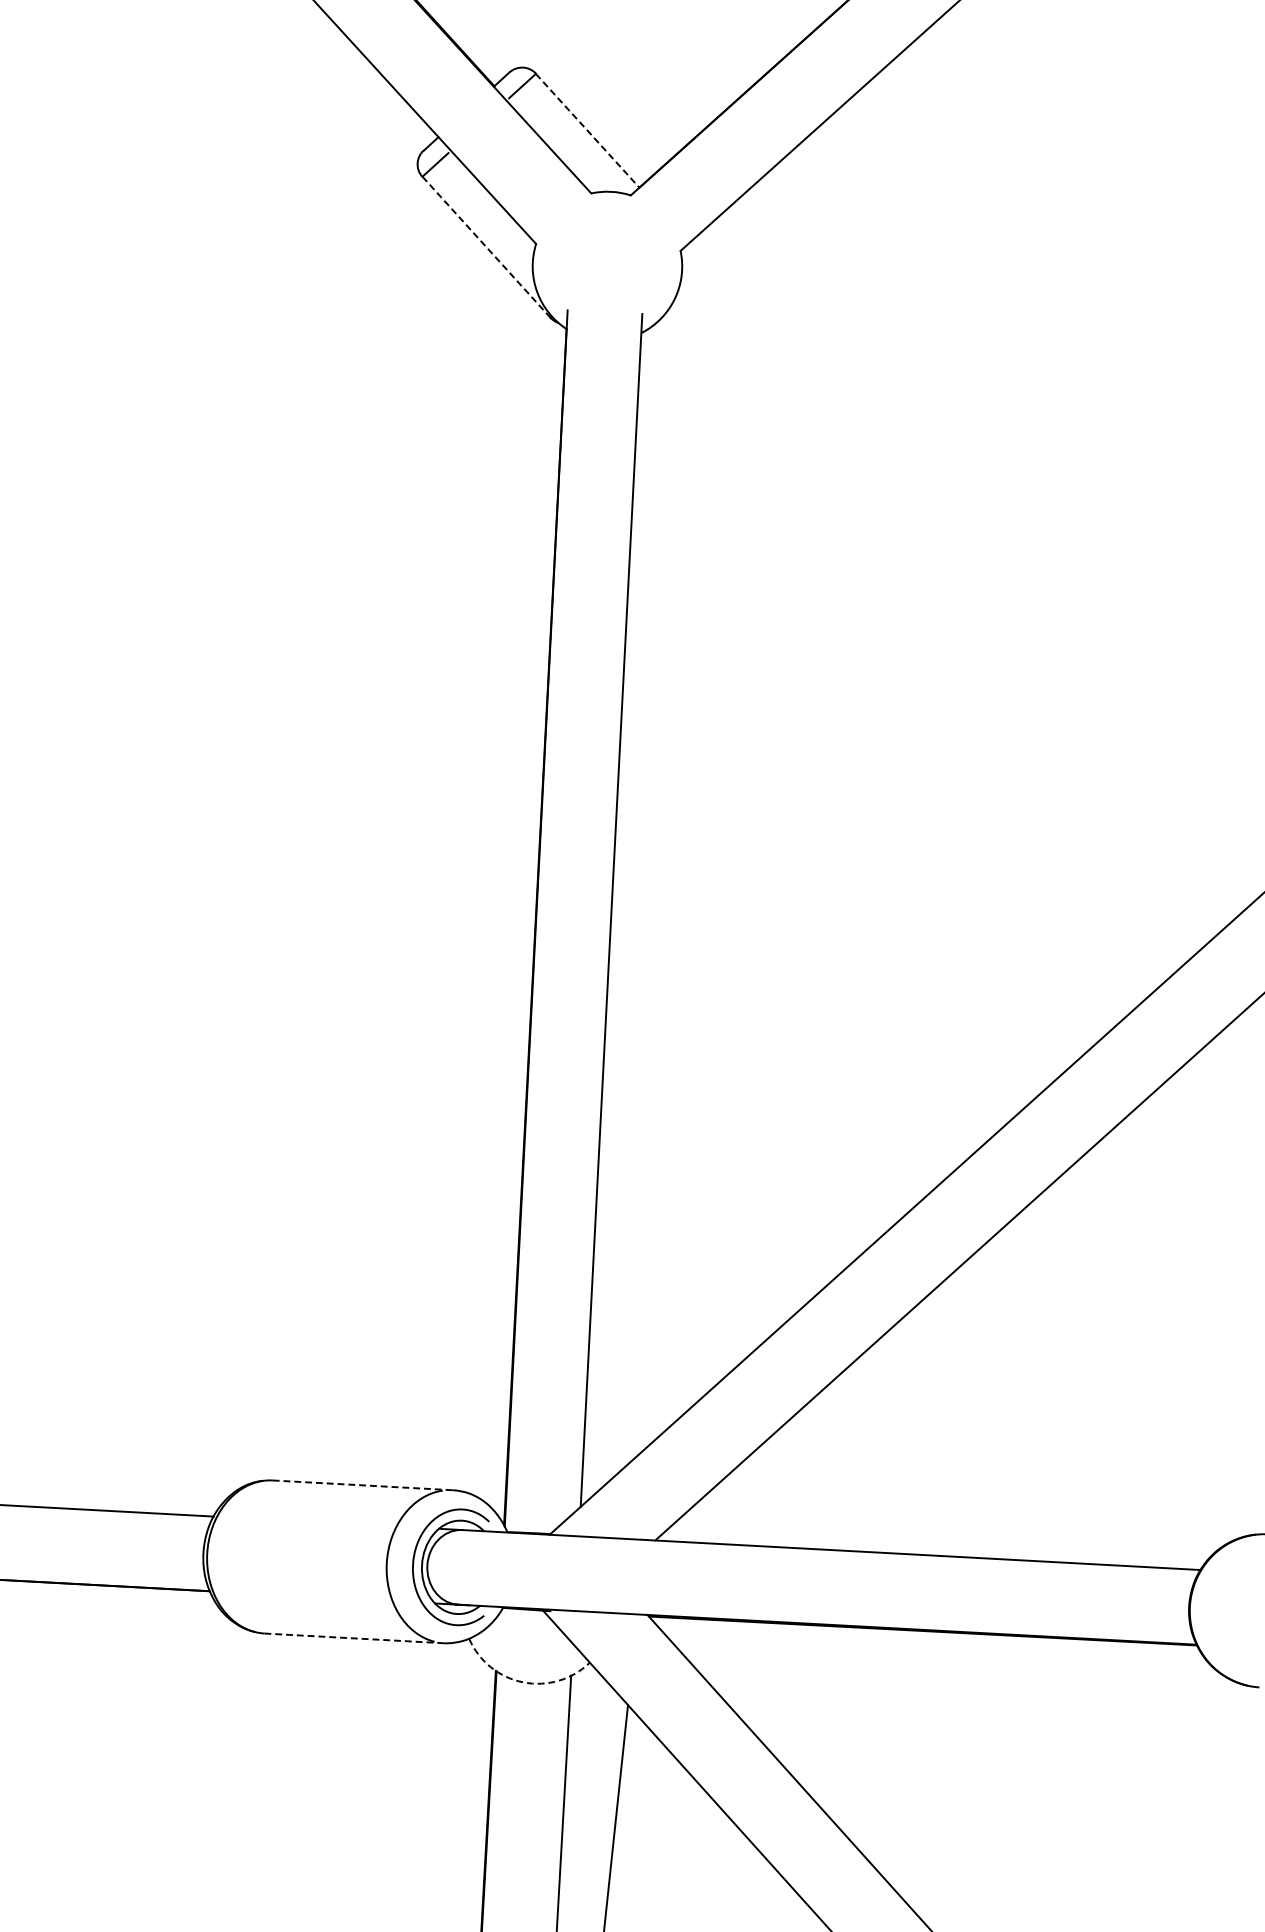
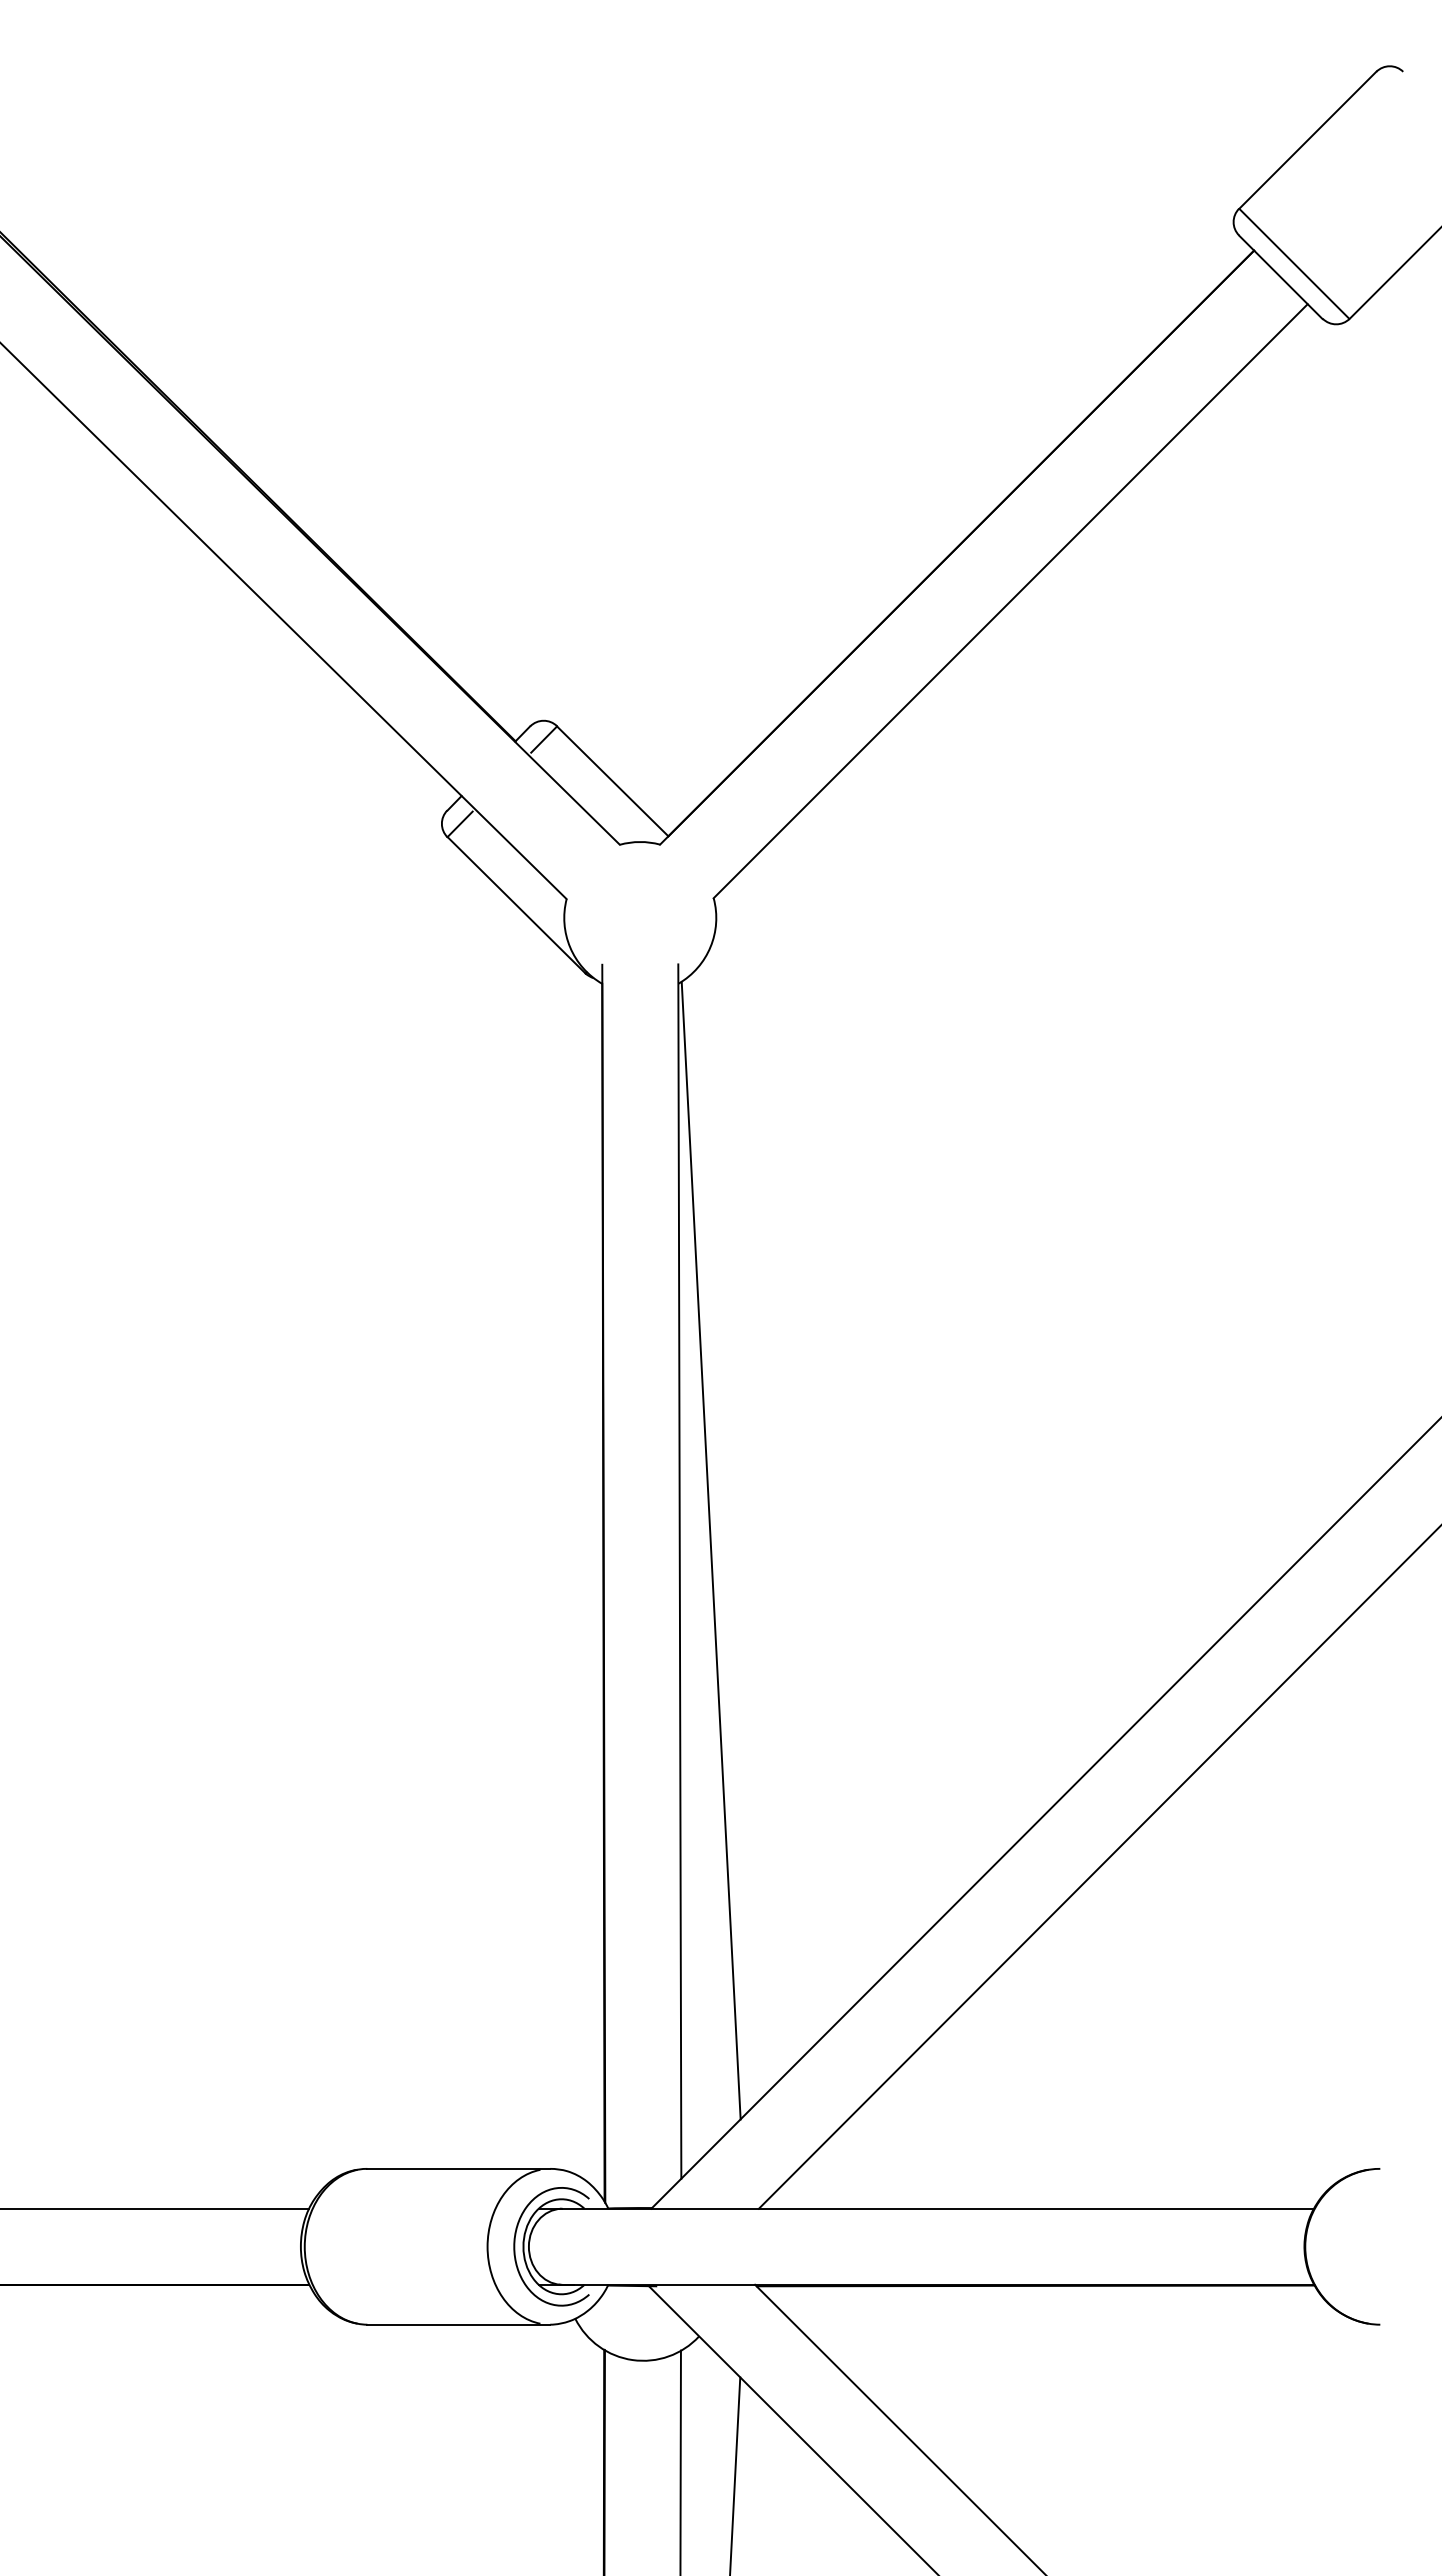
line: (588, 130) -> (613, 781), dashed -> solid
line: (486, 247) -> (516, 905), dashed -> solid
line: (642, 891) -> (710, 1550), added
line: (362, 1484) -> (458, 2168), dashed -> solid
line: (354, 1638) -> (458, 2324), dashed -> solid
arc: (523, 1682) -> (632, 2360), dashed -> solid

